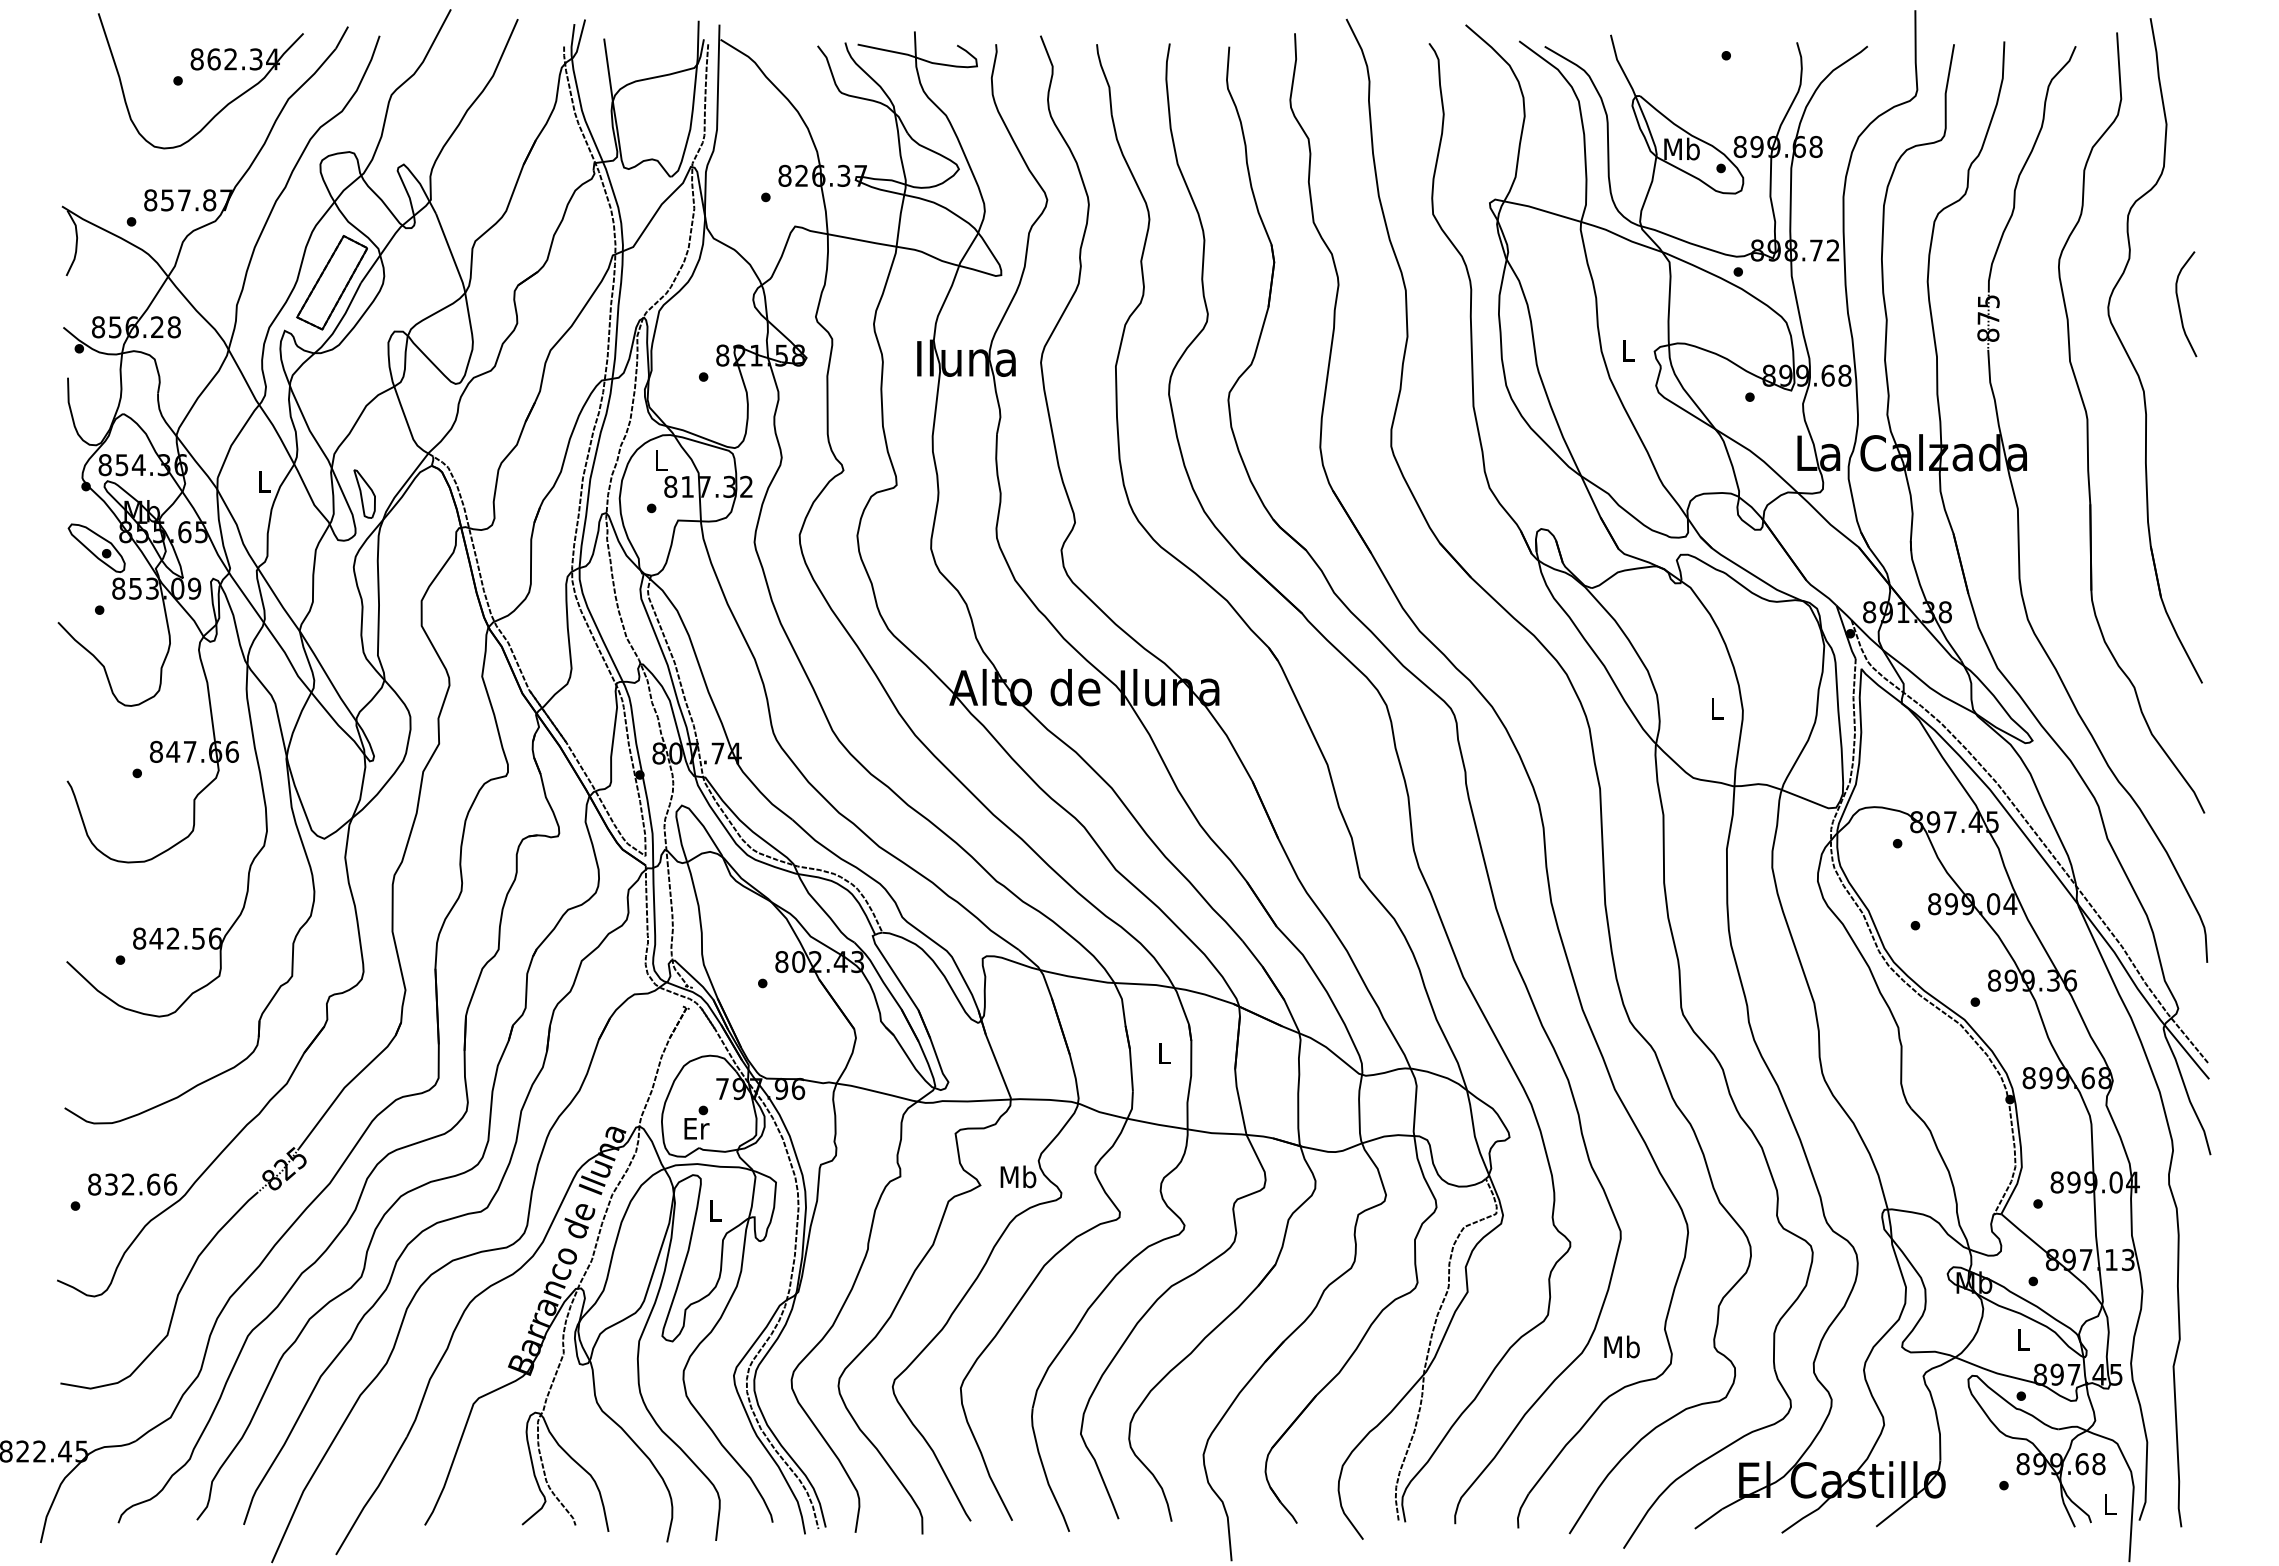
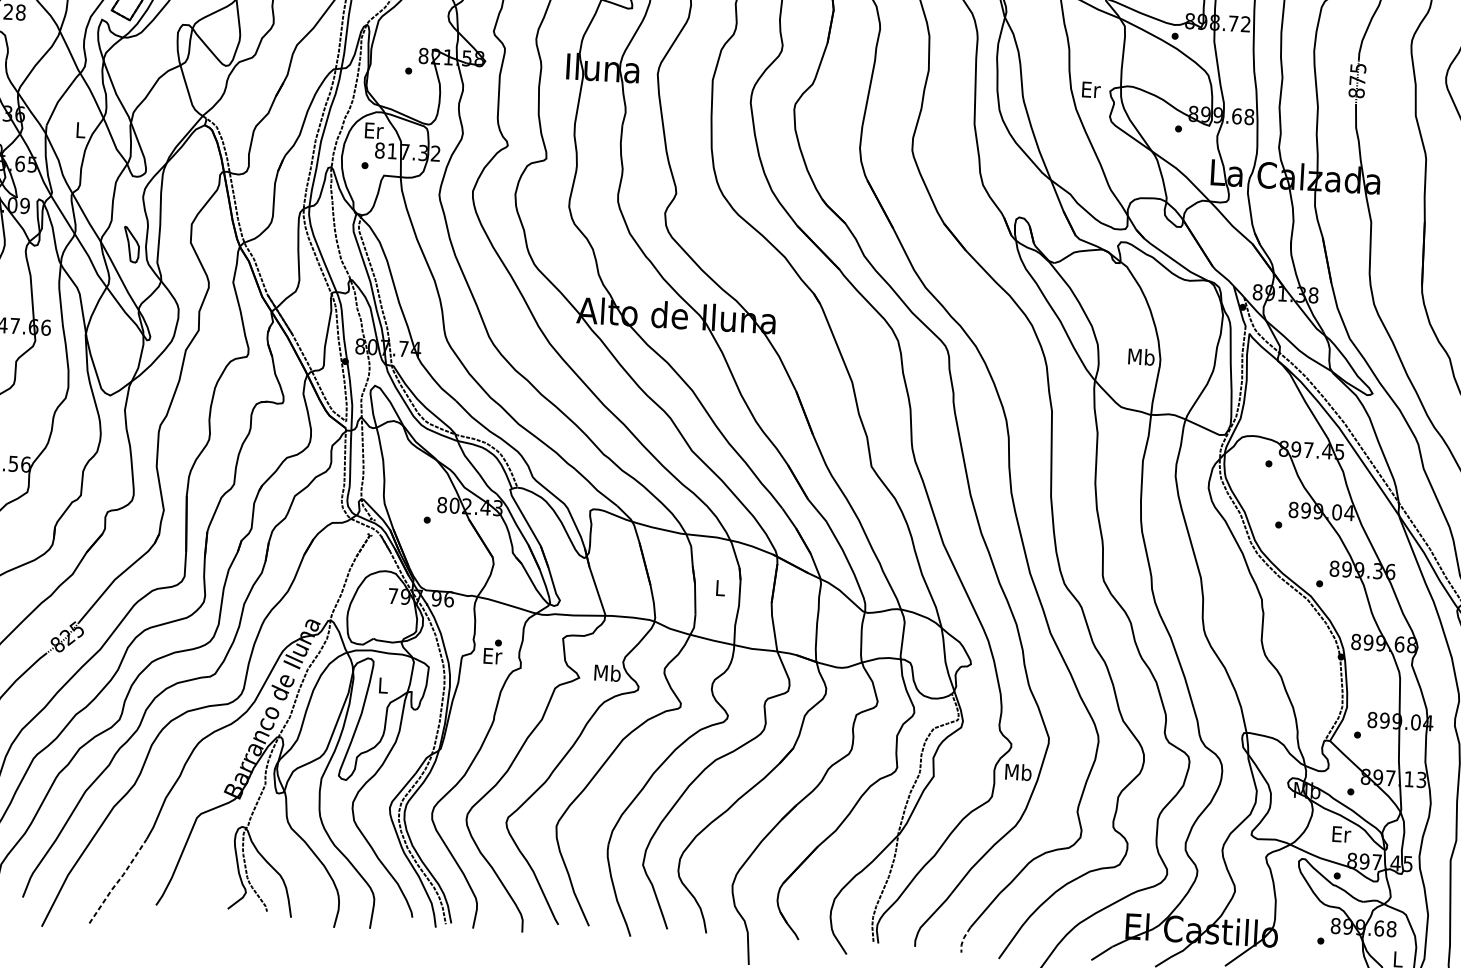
text: (1628, 350) -> (1091, 89), L -> Er
text: (661, 460) -> (374, 130), L -> Er
part: (364, 493) -> (131, 244), moved
text: (1716, 708) -> (1141, 356), L -> Mb
text: (696, 1122) -> (492, 651), moved
text: (2024, 1339) -> (1341, 834), L -> Er
text: (1621, 1346) -> (1018, 771), moved
line: (371, 1496) -> (117, 881), solid -> dashed
line: (1519, 1511) -> (962, 940), solid -> dashed

